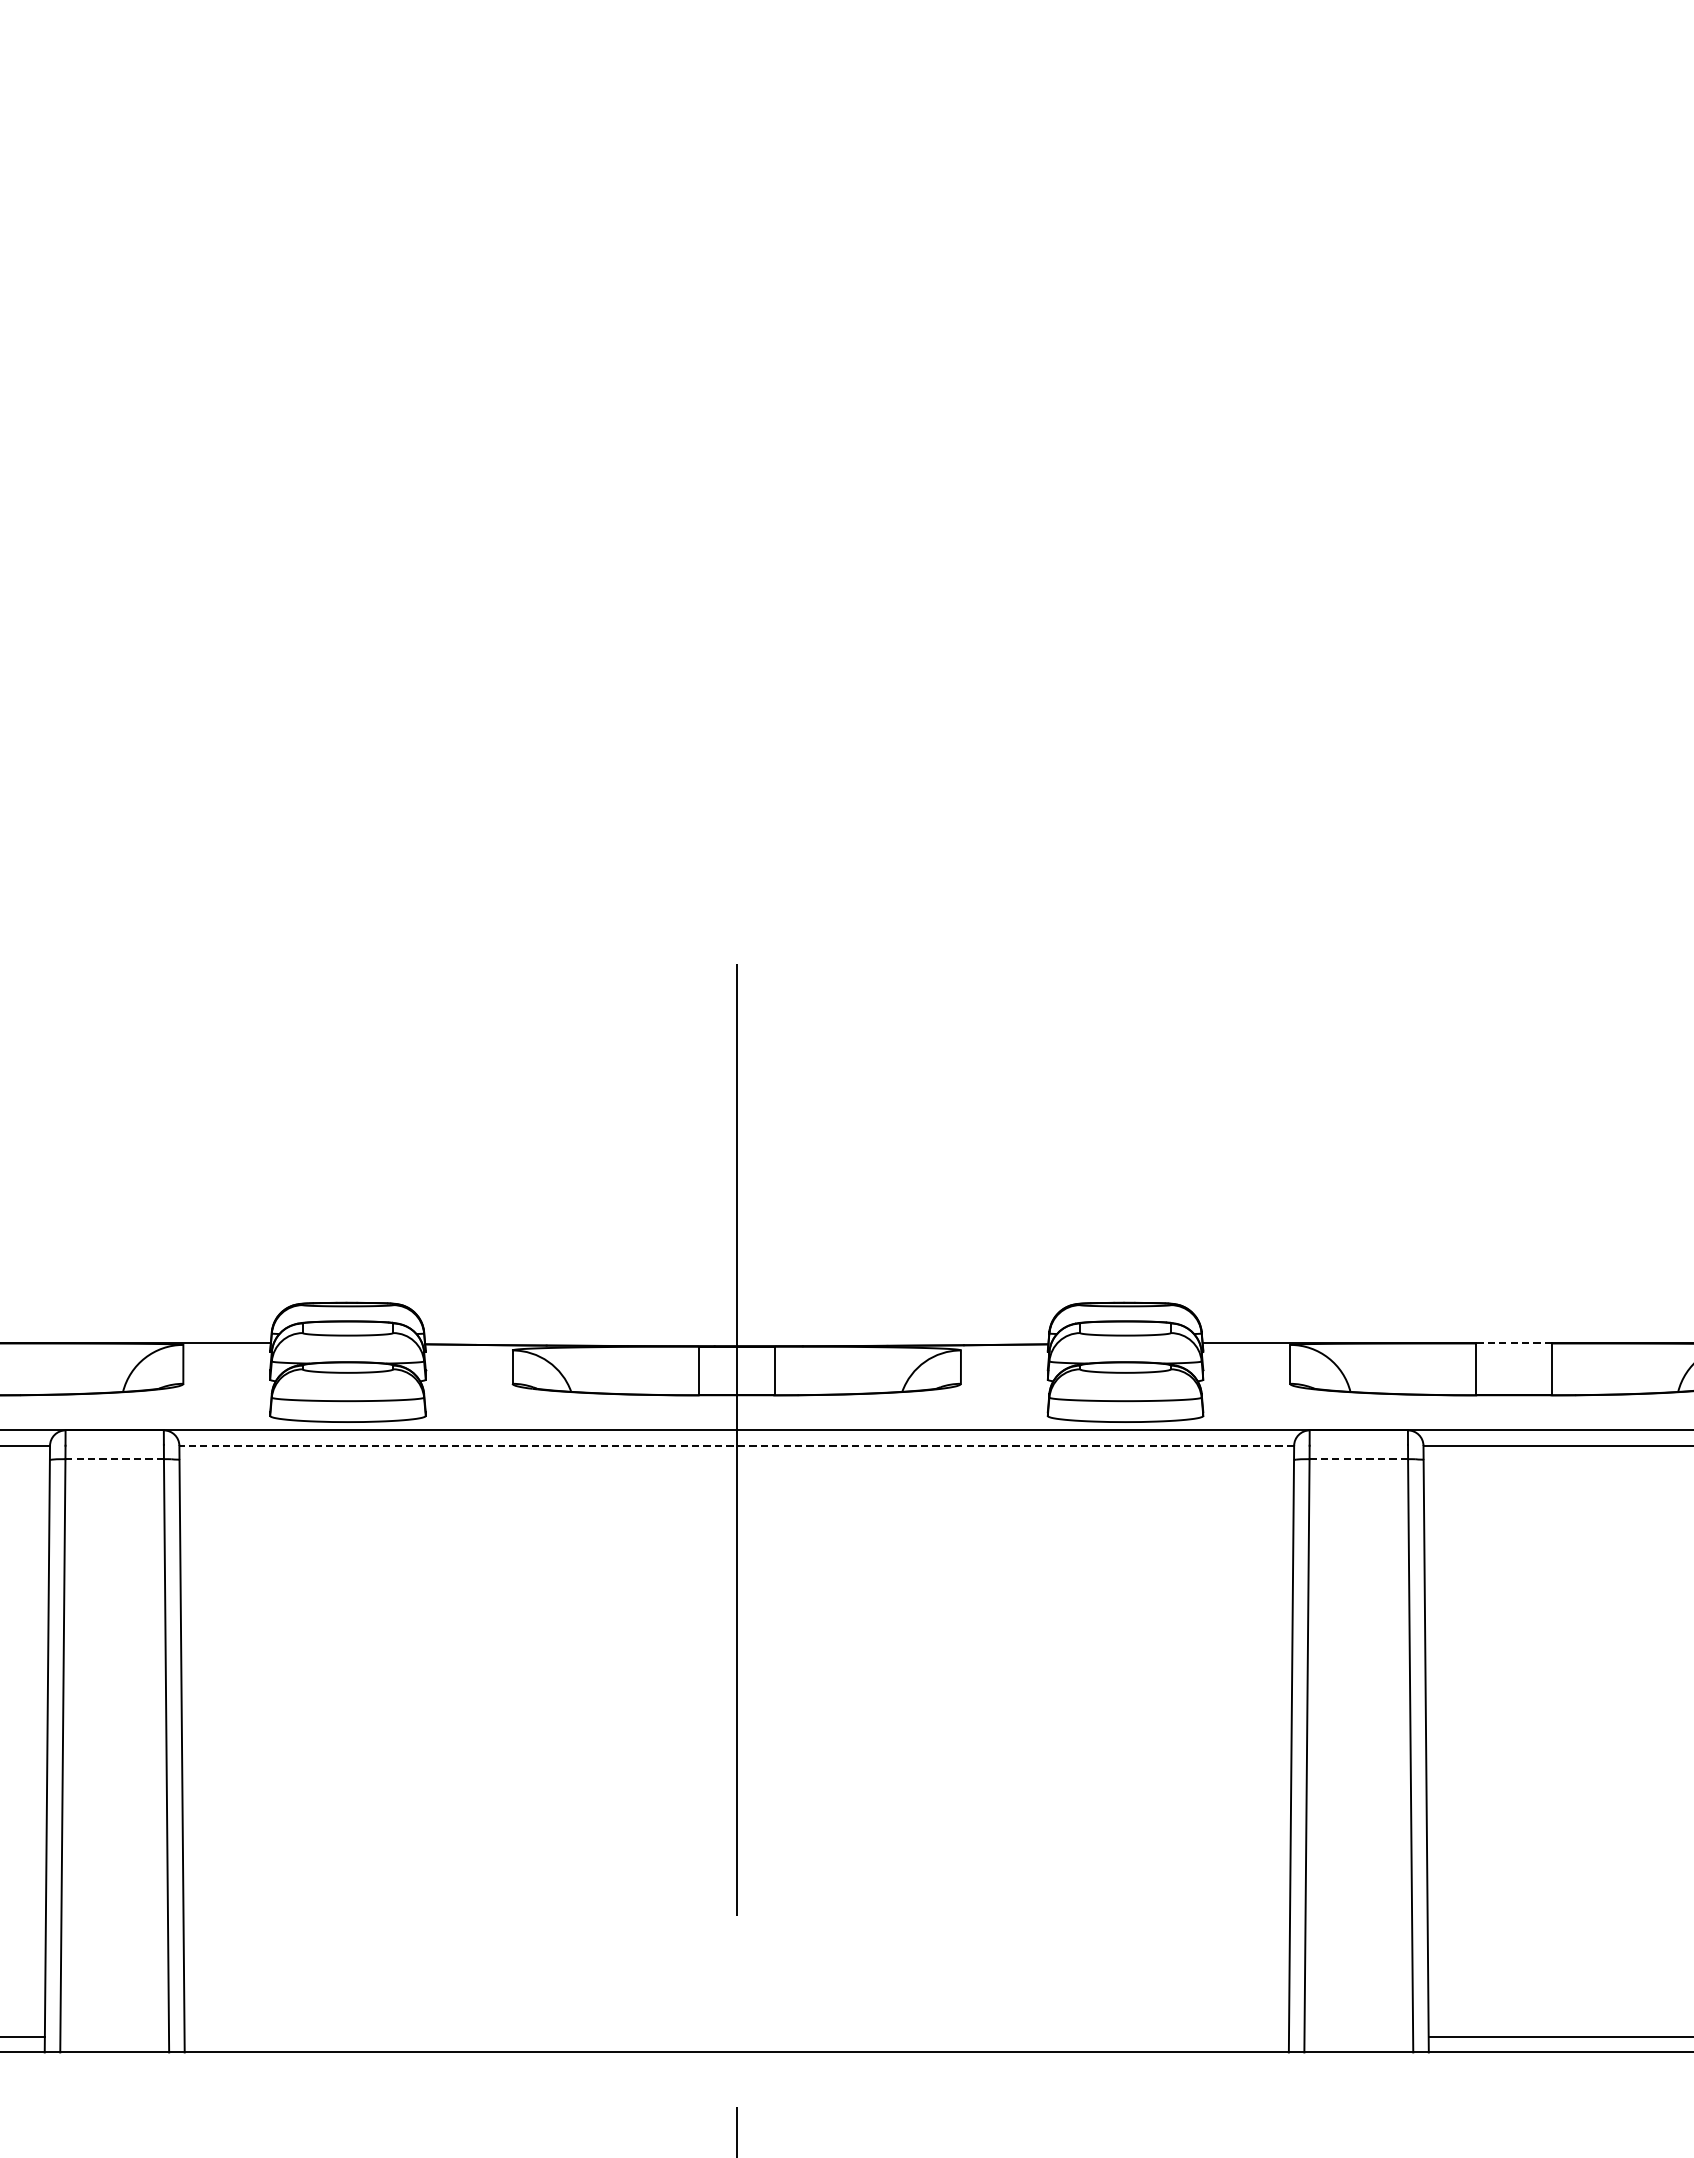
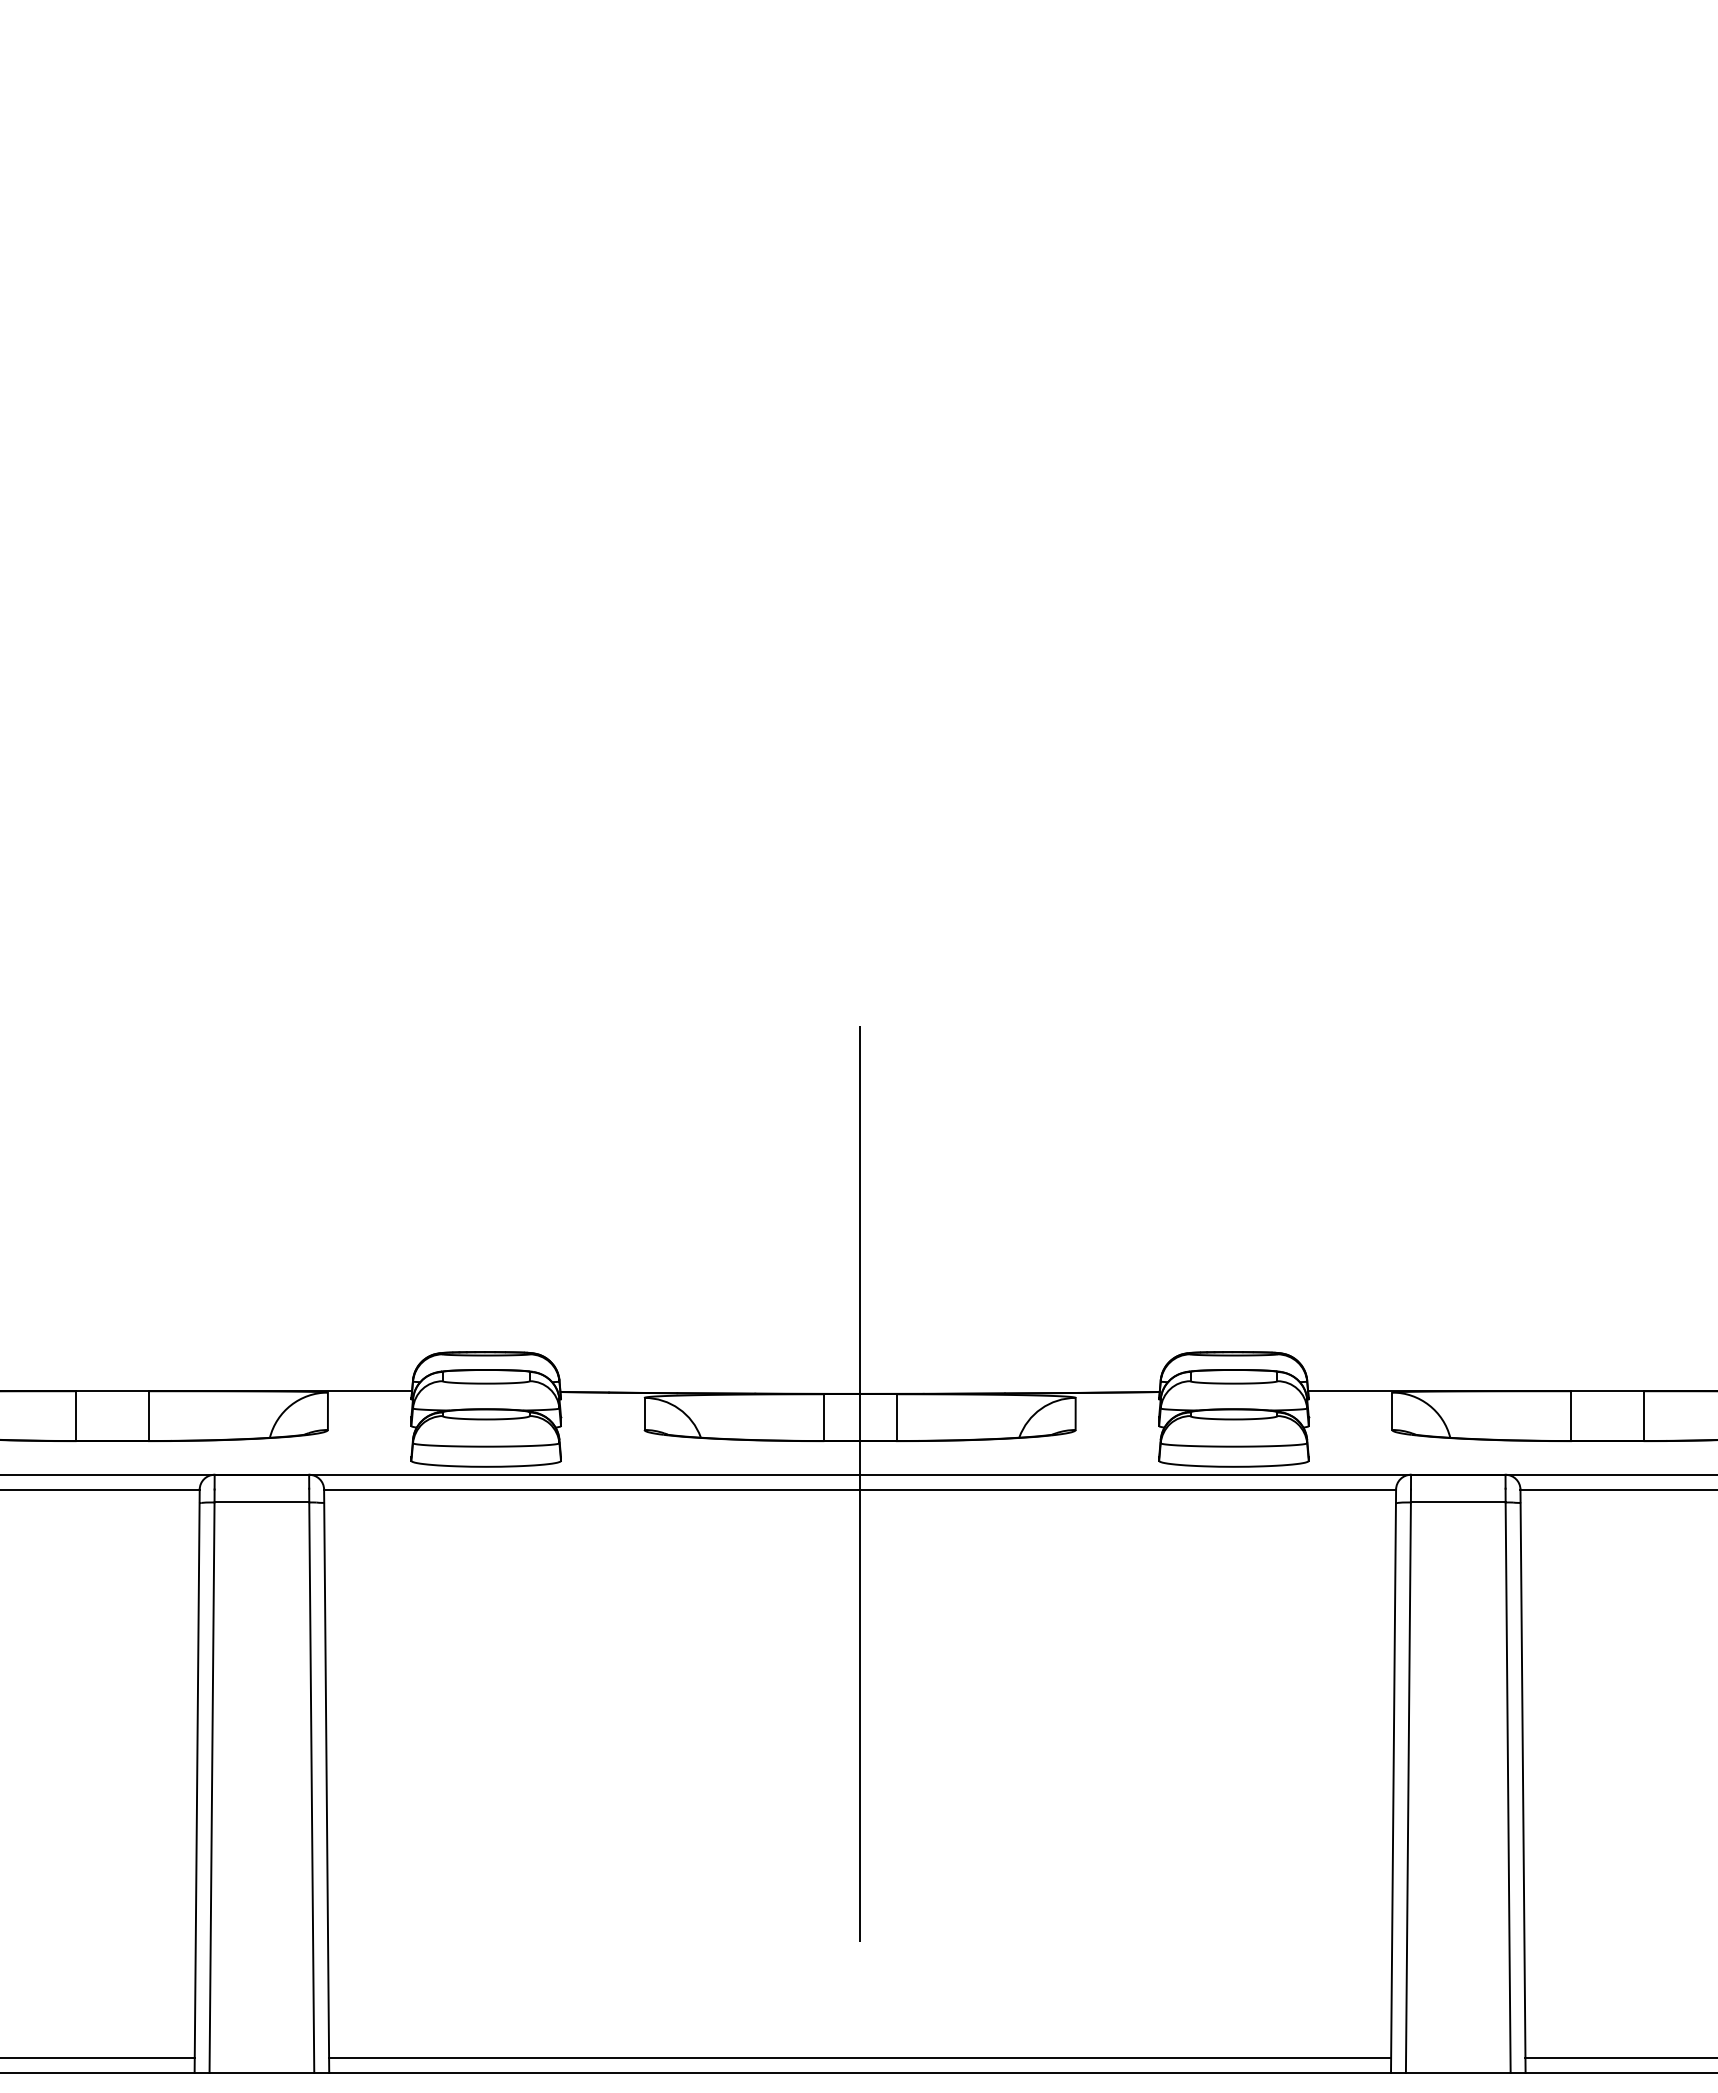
line: (1513, 1343) -> (1607, 1391), dashed -> solid
line: (737, 1445) -> (860, 1489), dashed -> solid
line: (114, 1459) -> (261, 1502), dashed -> solid
line: (1358, 1459) -> (1457, 1502), dashed -> solid
line: (737, 2037) -> (860, 2058), added

